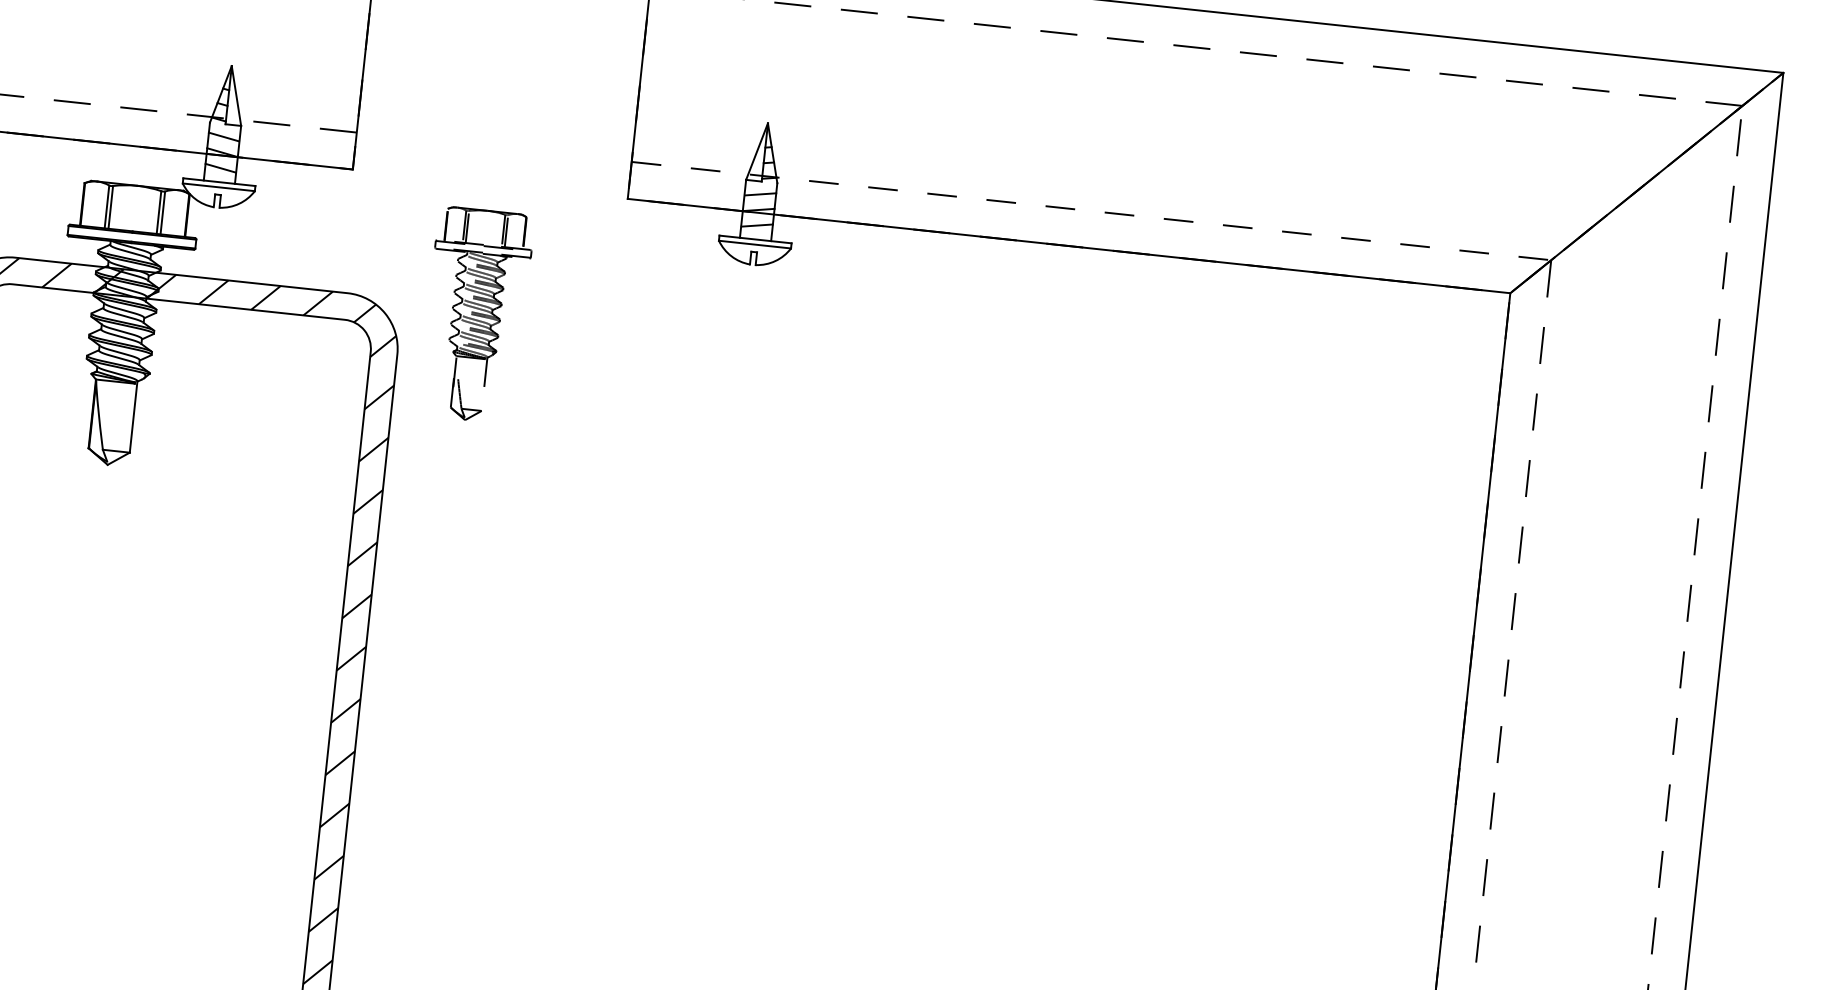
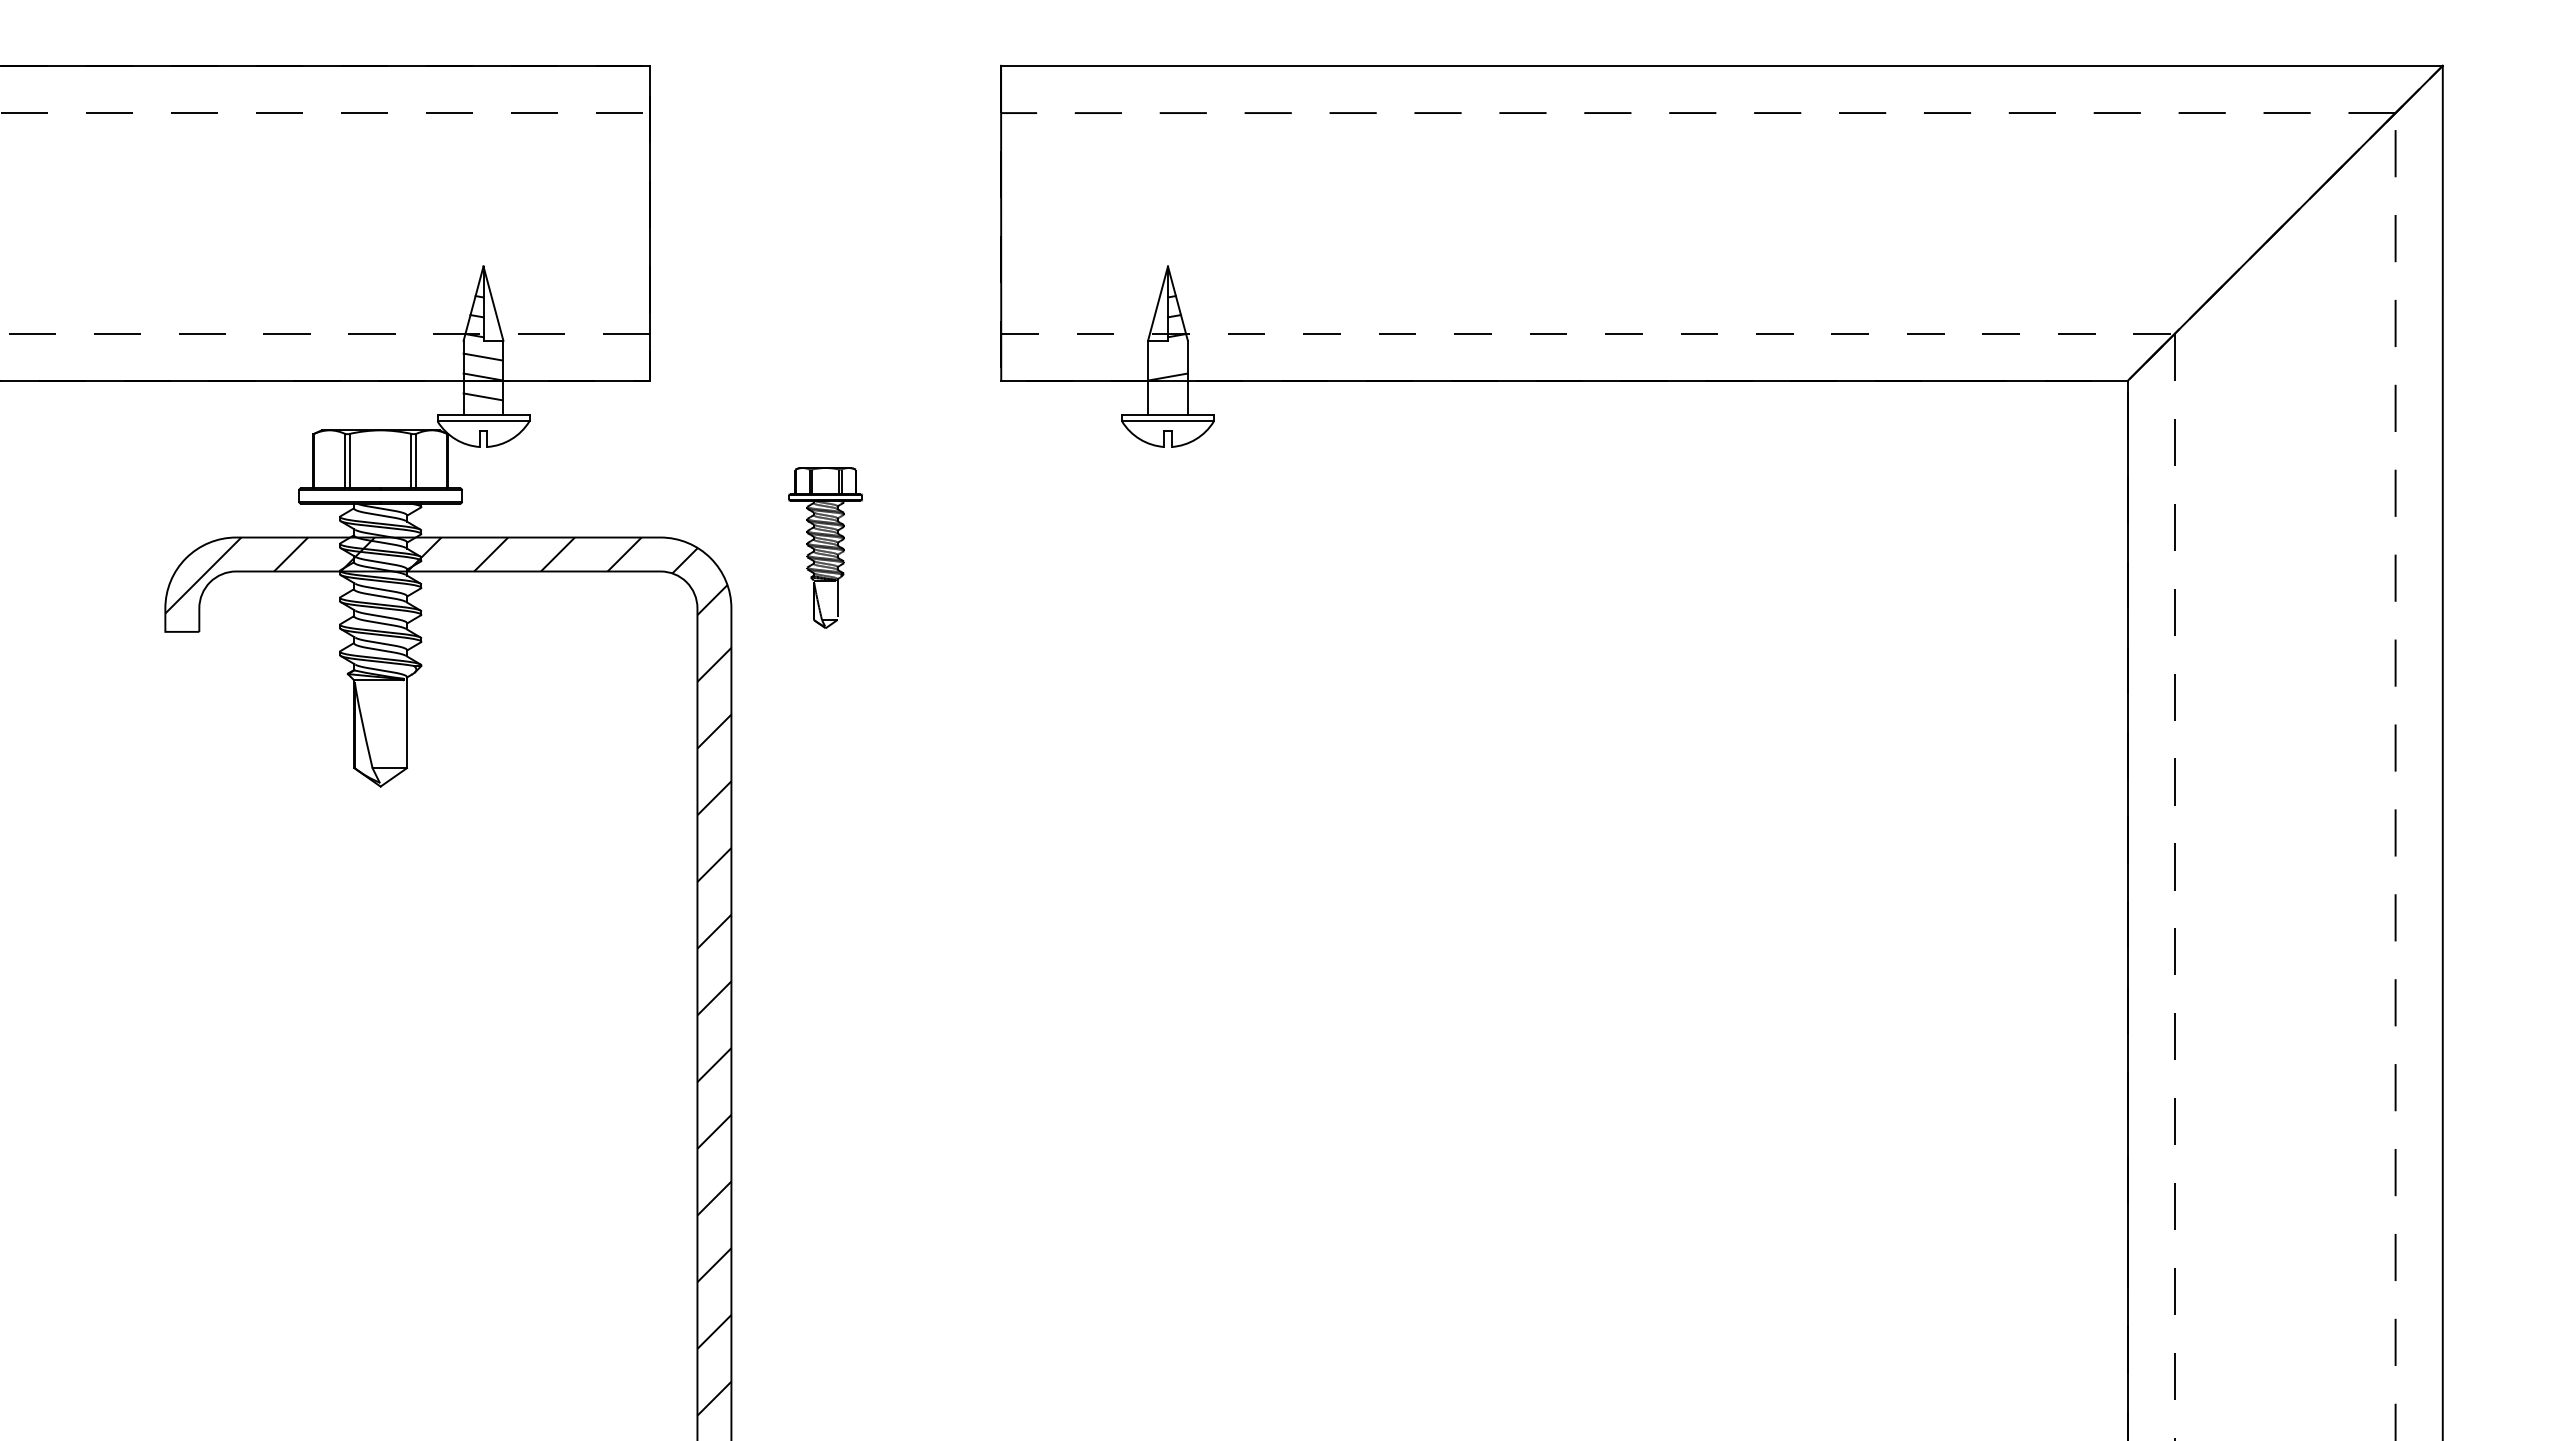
line: (760, 193) -> (1167, 356), removed
line: (756, 225) -> (1167, 396), removed
part: (476, 314) -> (825, 547), size x0.6

